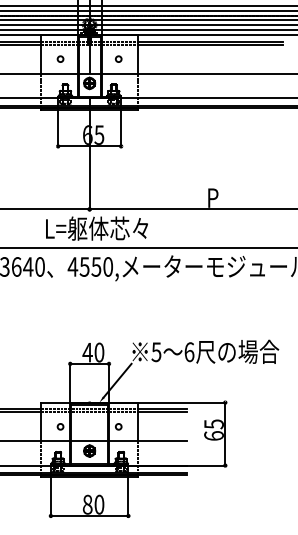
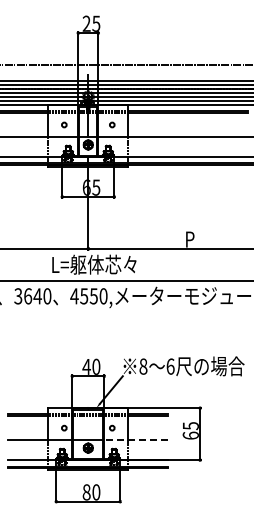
text: (156, 352) -> (143, 366), 5 -> 8
line: (148, 441) -> (136, 440), solid -> dashed

